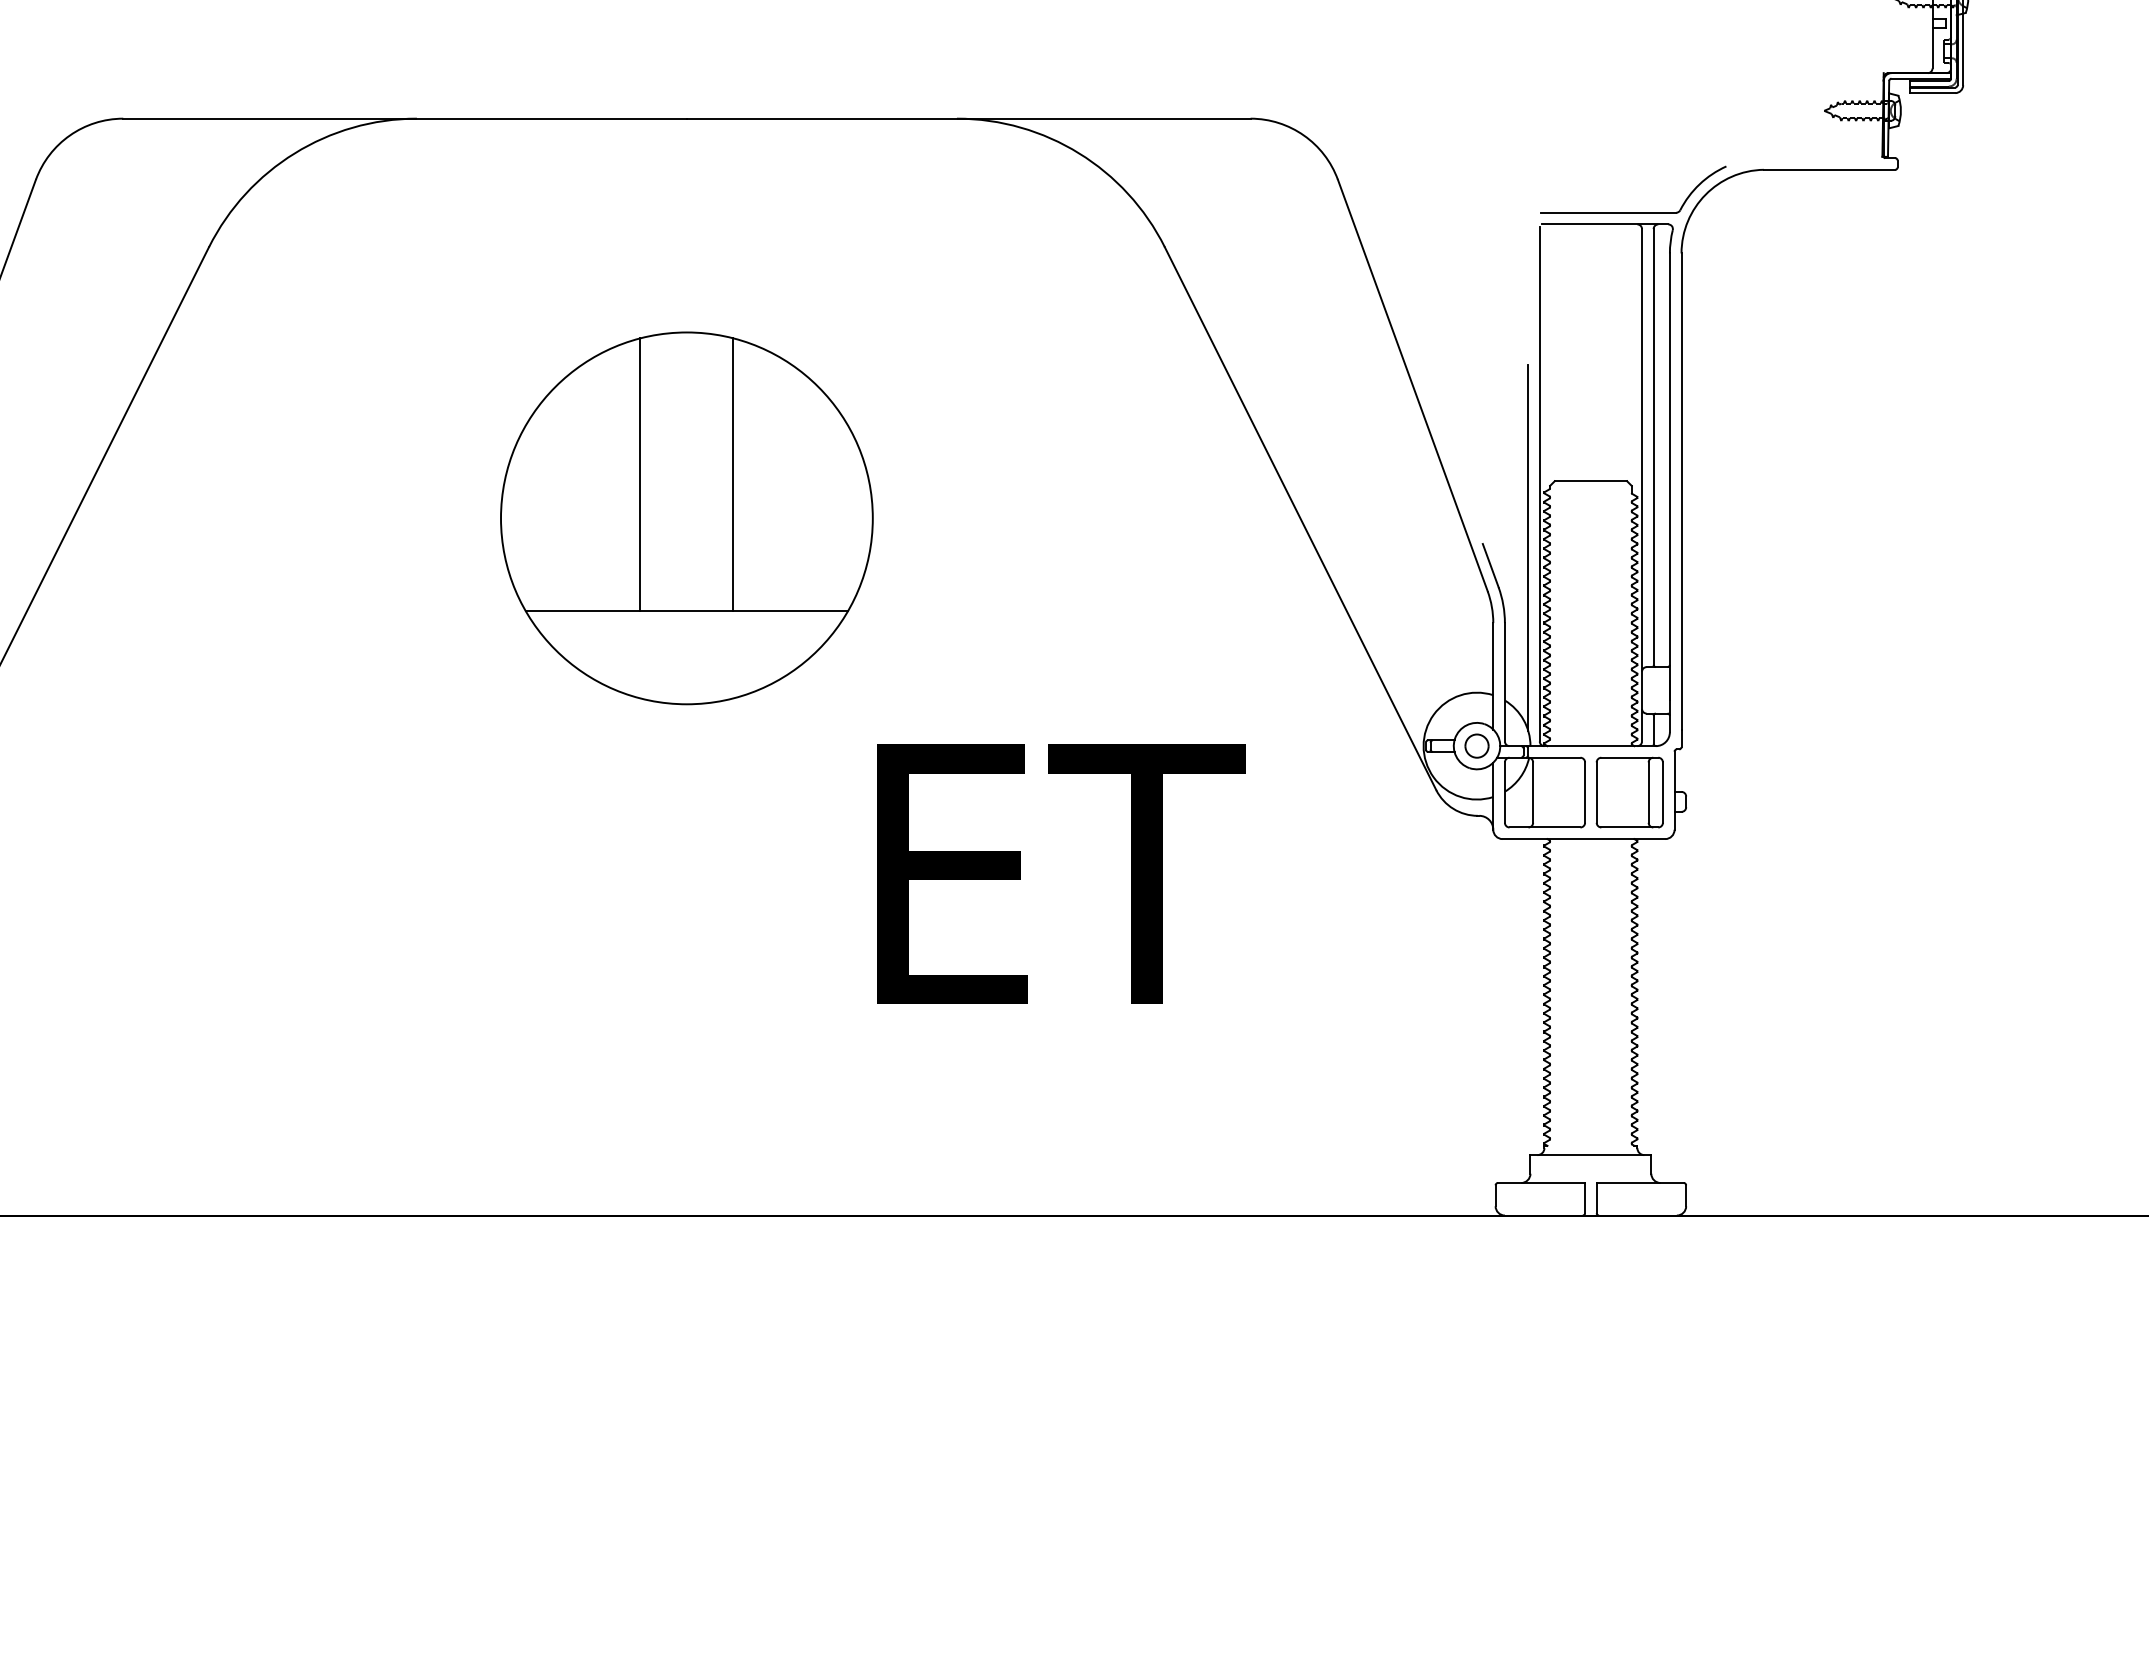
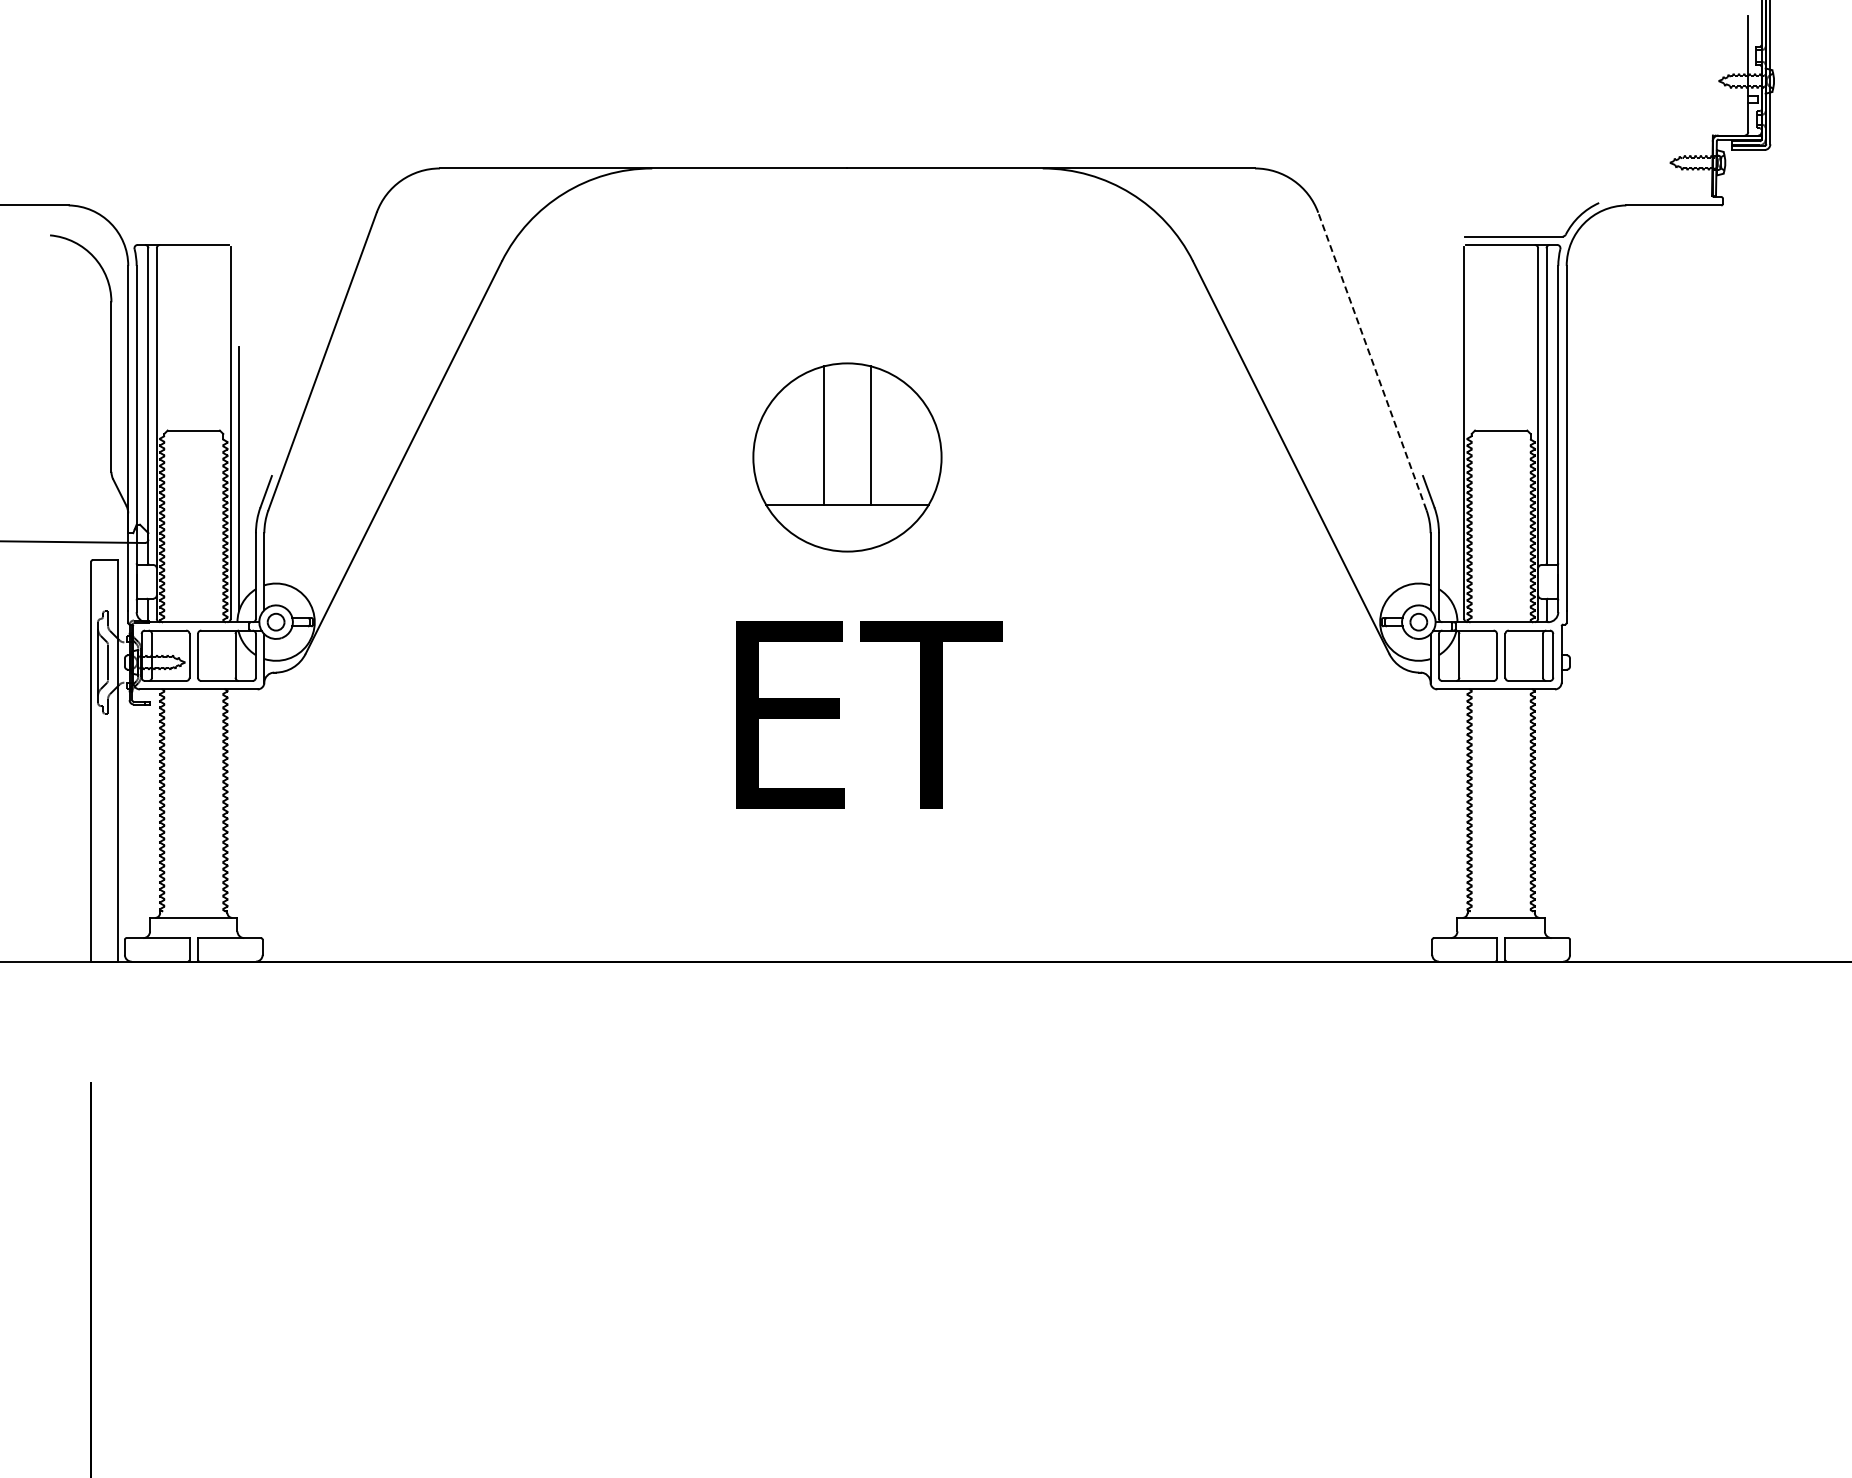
line: (1412, 385) -> (1372, 361), solid -> dashed
part: (686, 518) -> (847, 457), size x0.7
line: (1527, 547) -> (1455, 478), removed
text: (1061, 873) -> (869, 714), moved

